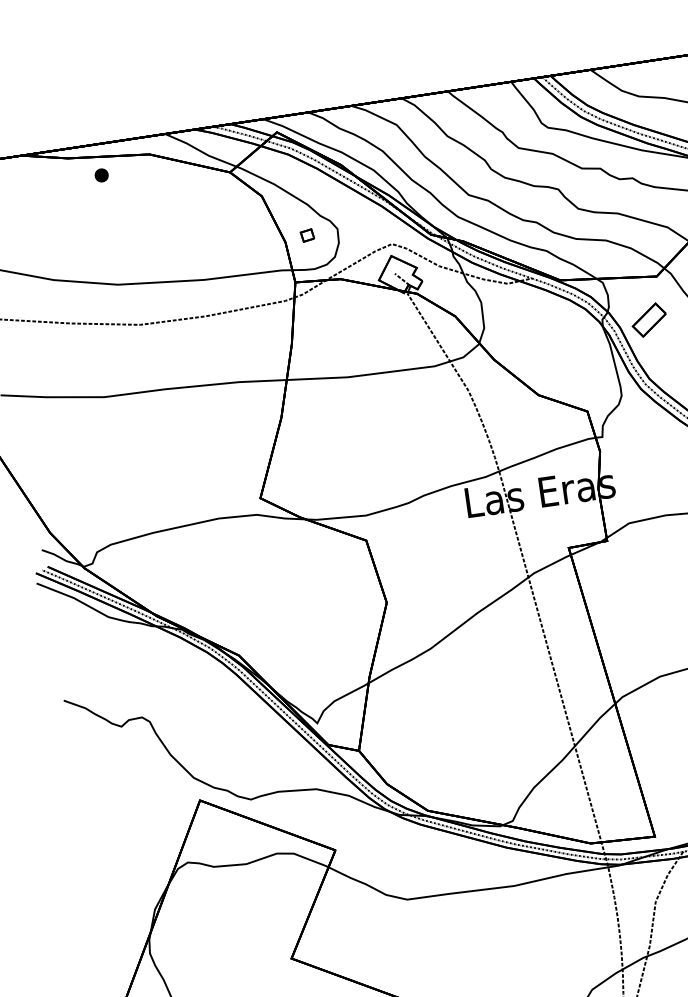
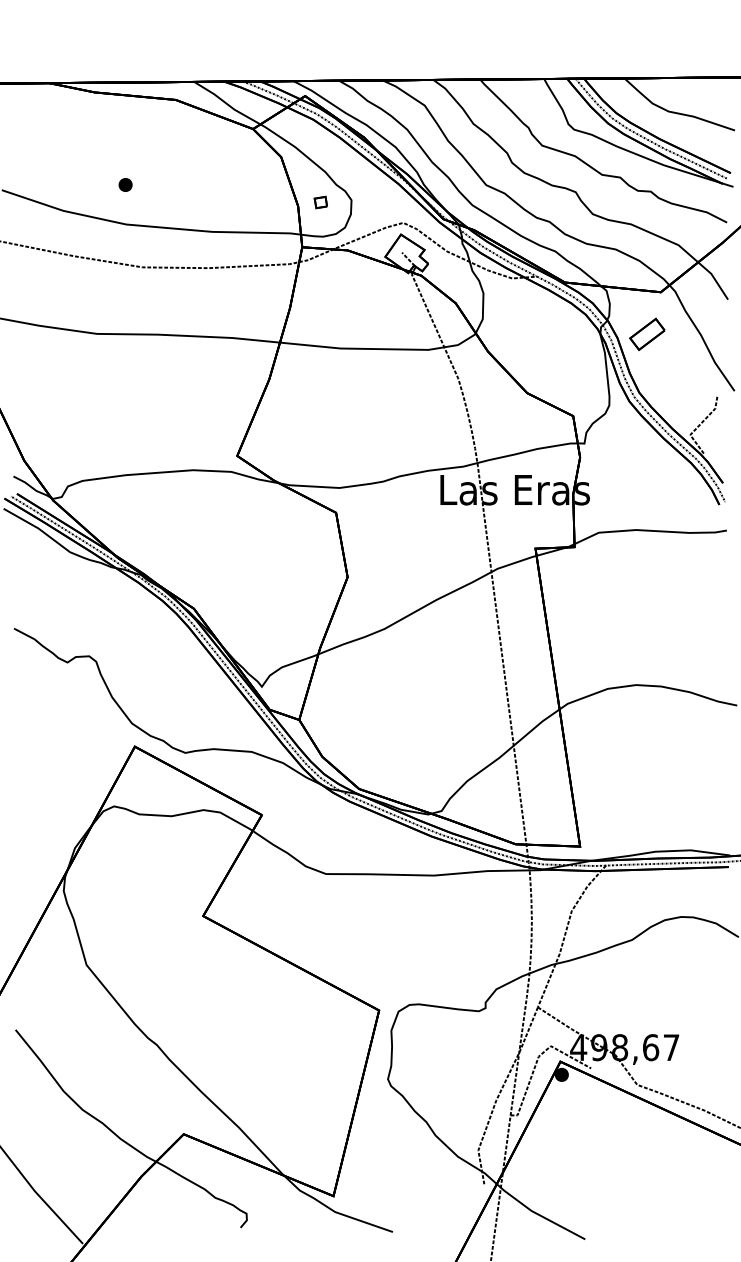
part: (101, 174) -> (125, 184), moved

